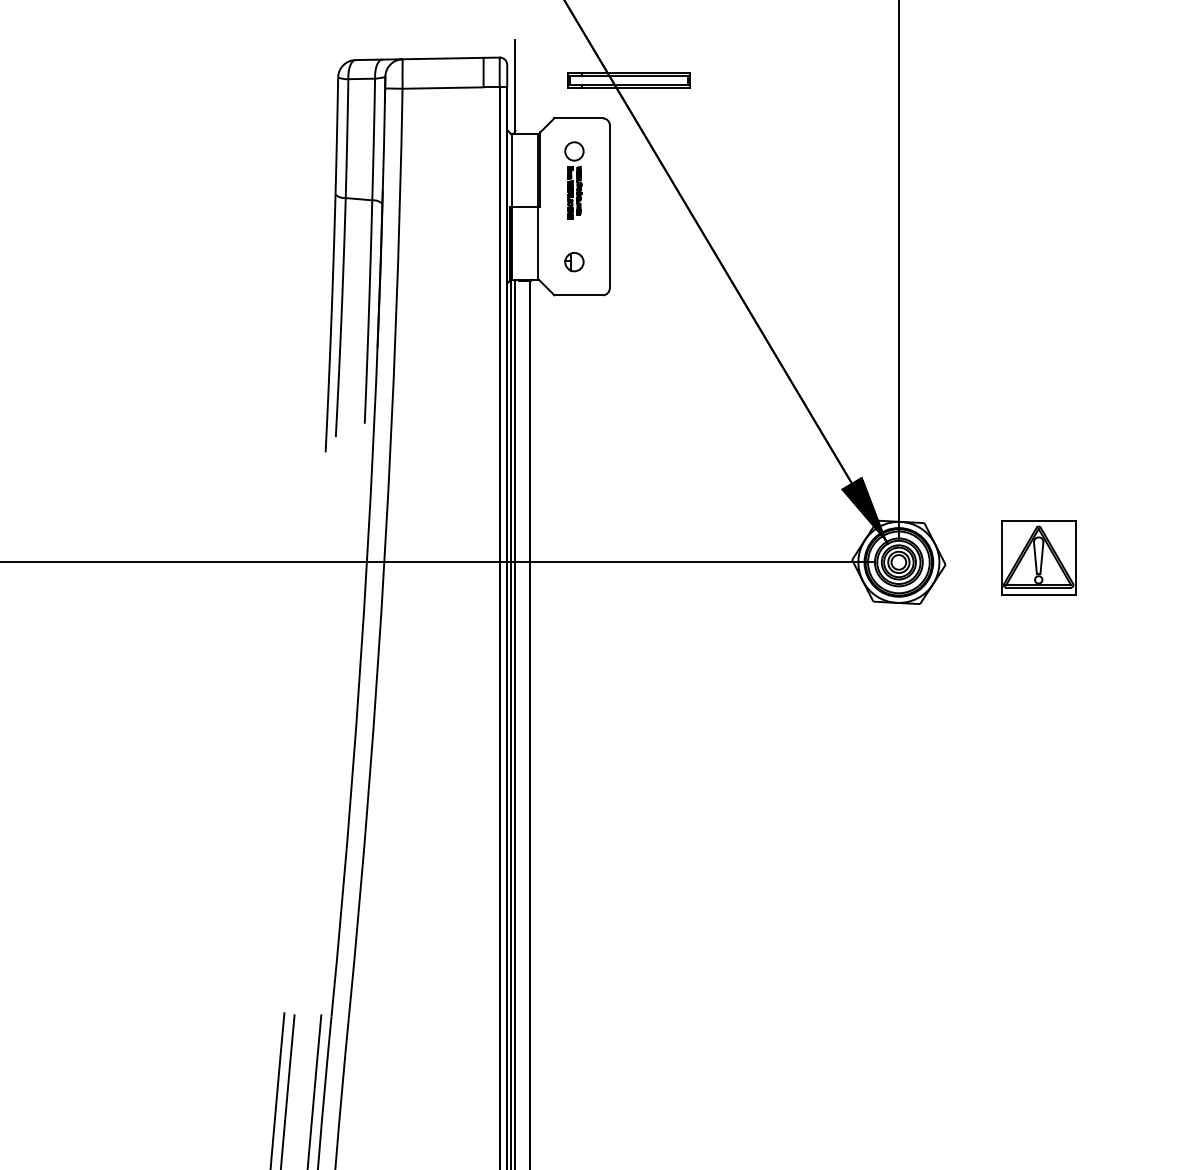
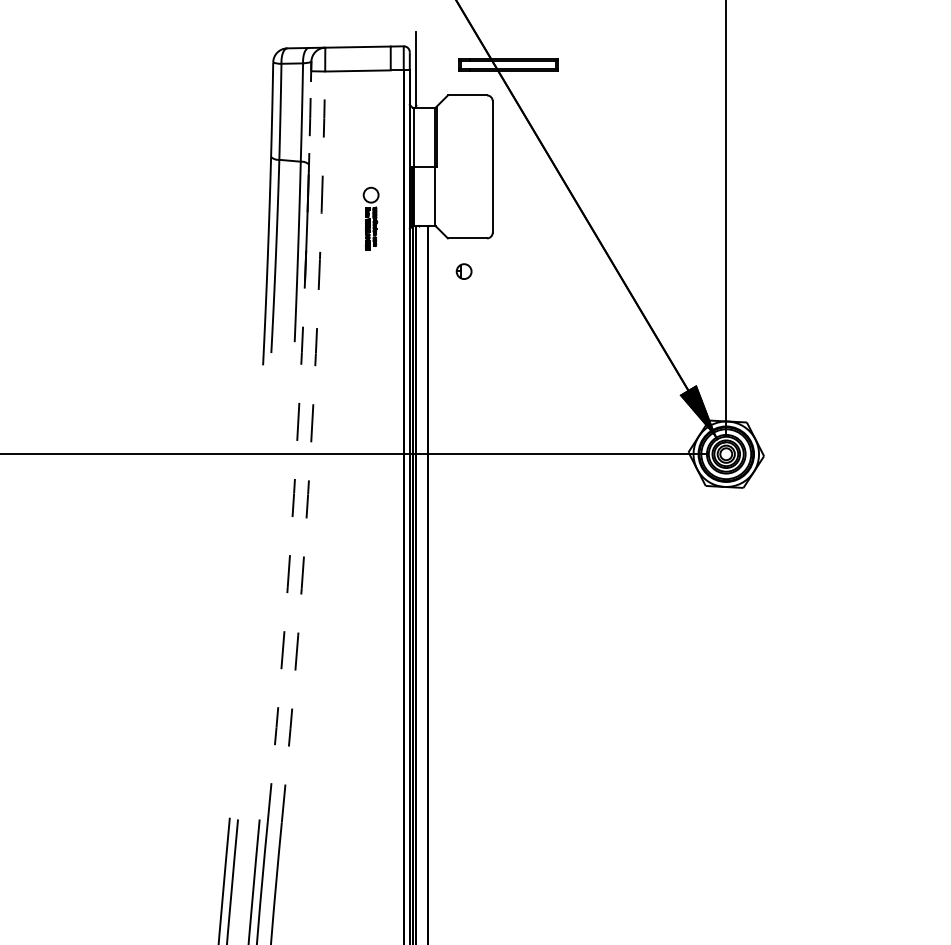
part: (573, 180) -> (370, 218), moved
part: (573, 261) -> (463, 271), moved
arc: (366, 552) -> (296, 446), solid -> dashed
arc: (384, 554) -> (310, 447), solid -> dashed
part: (1037, 557) -> (838, 450), removed

